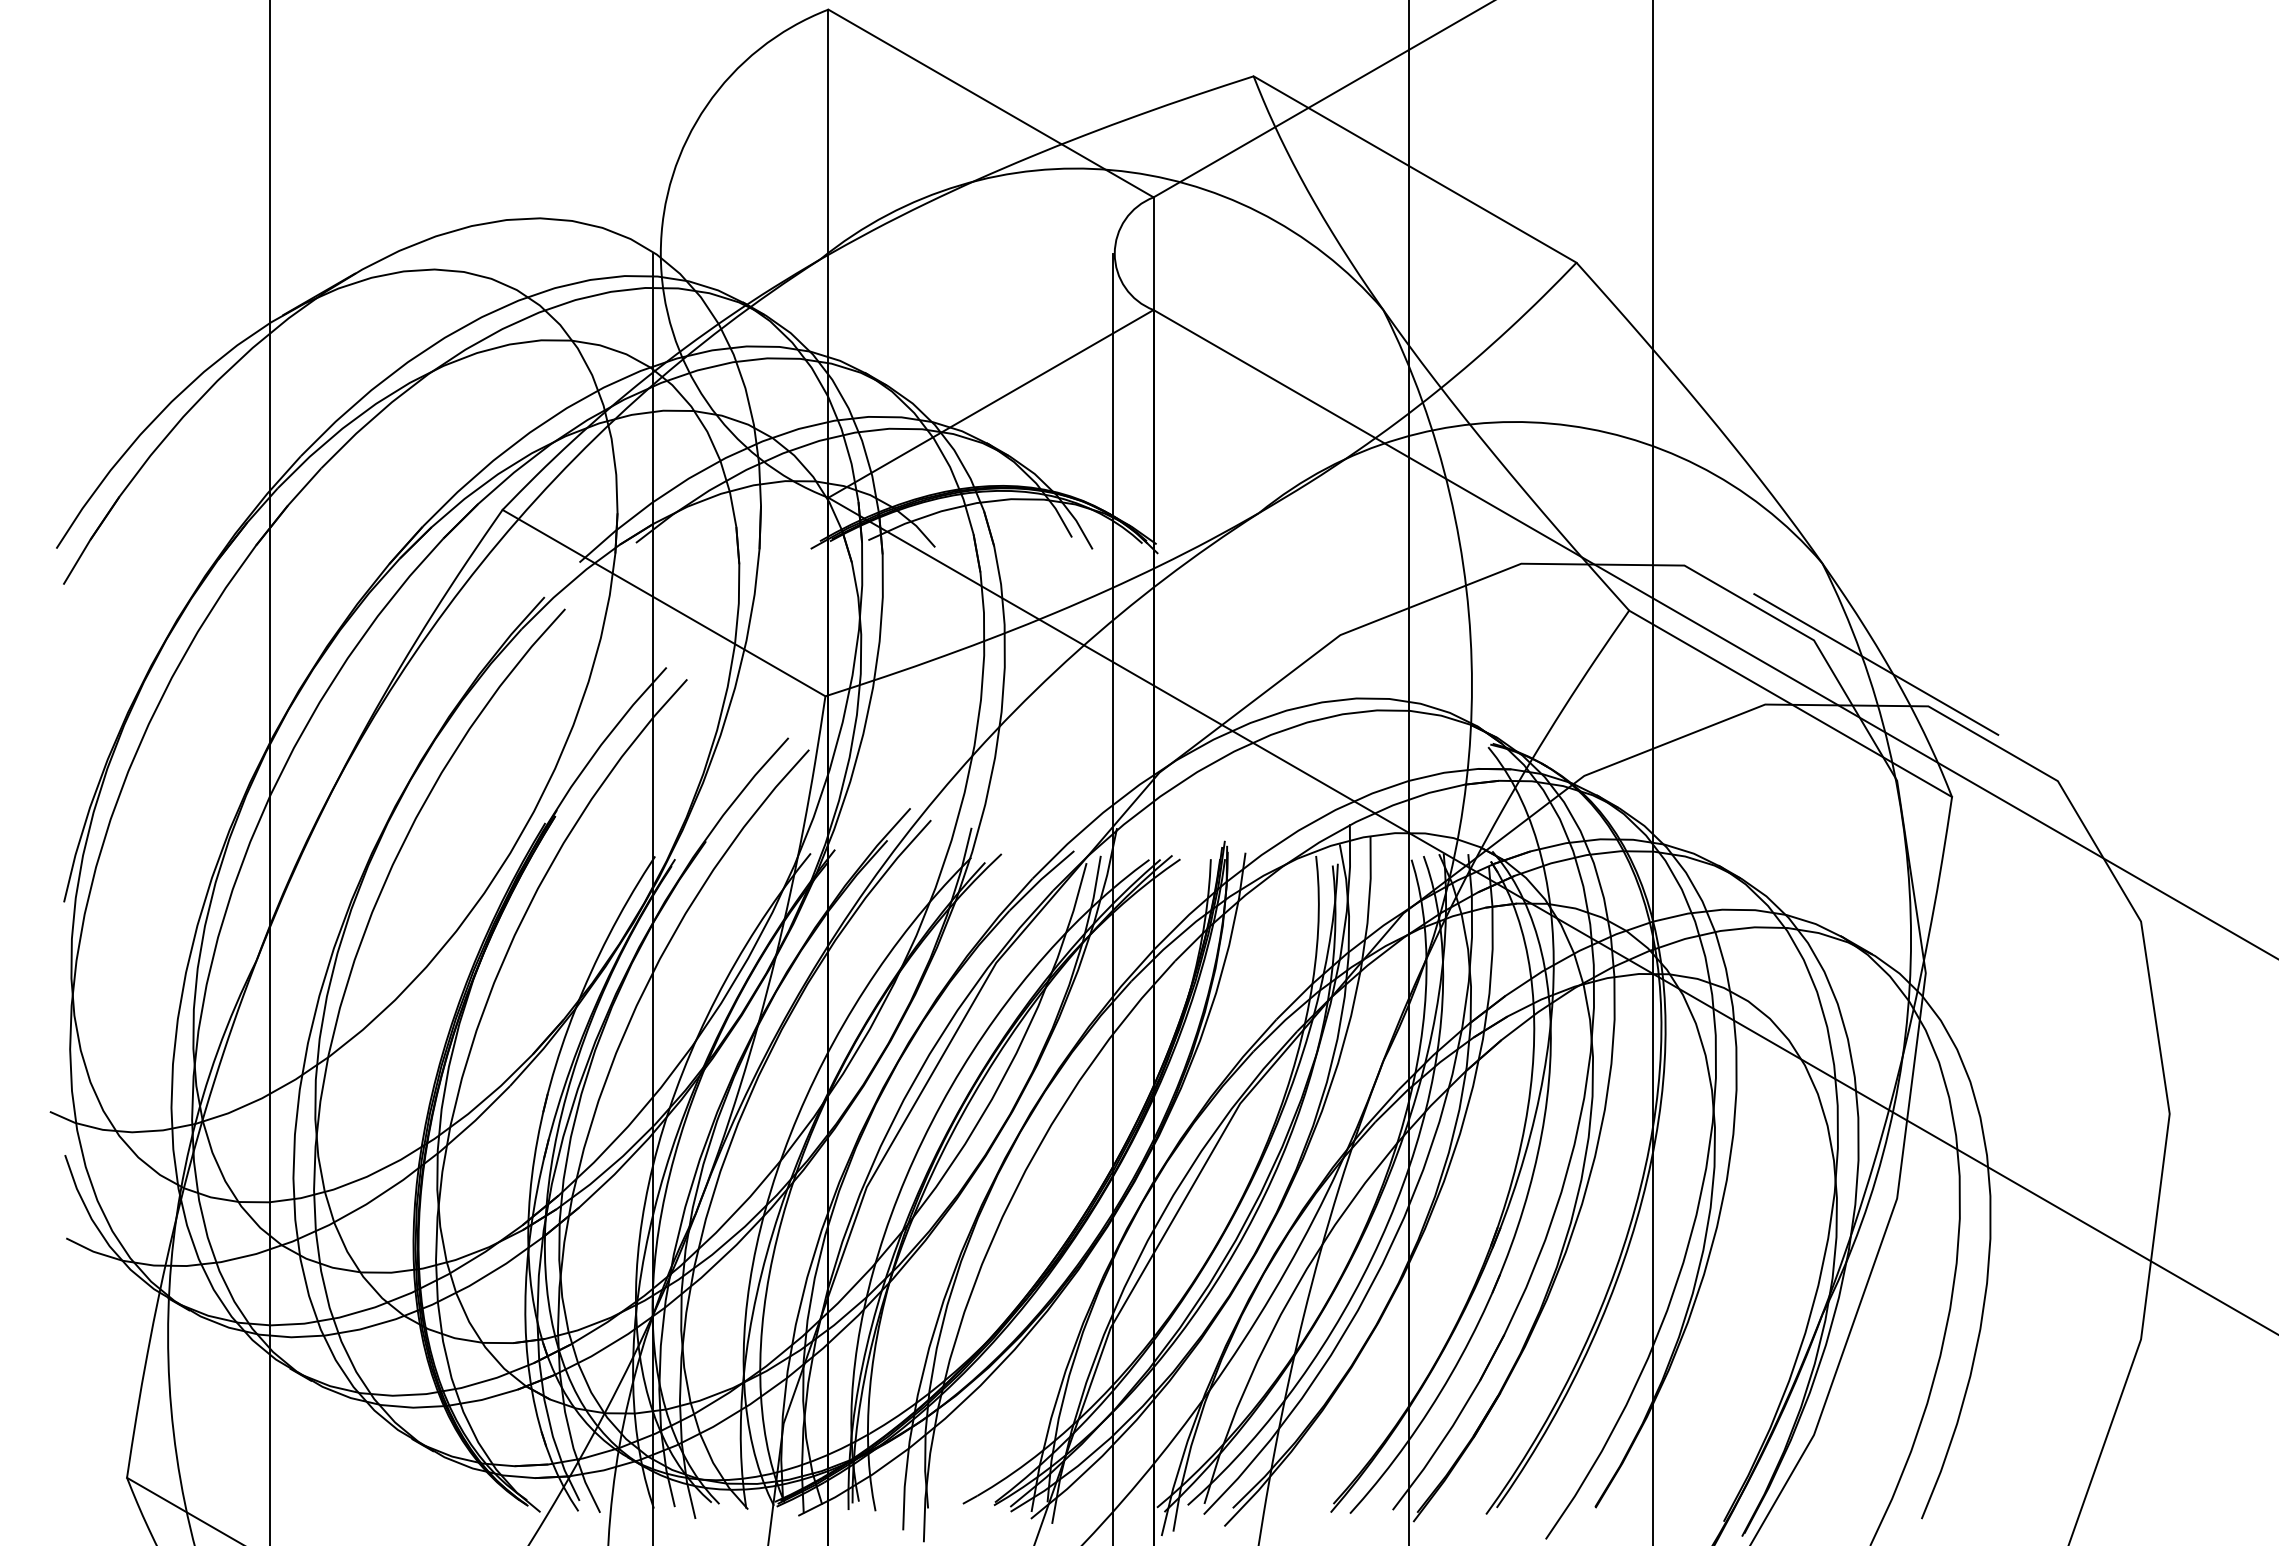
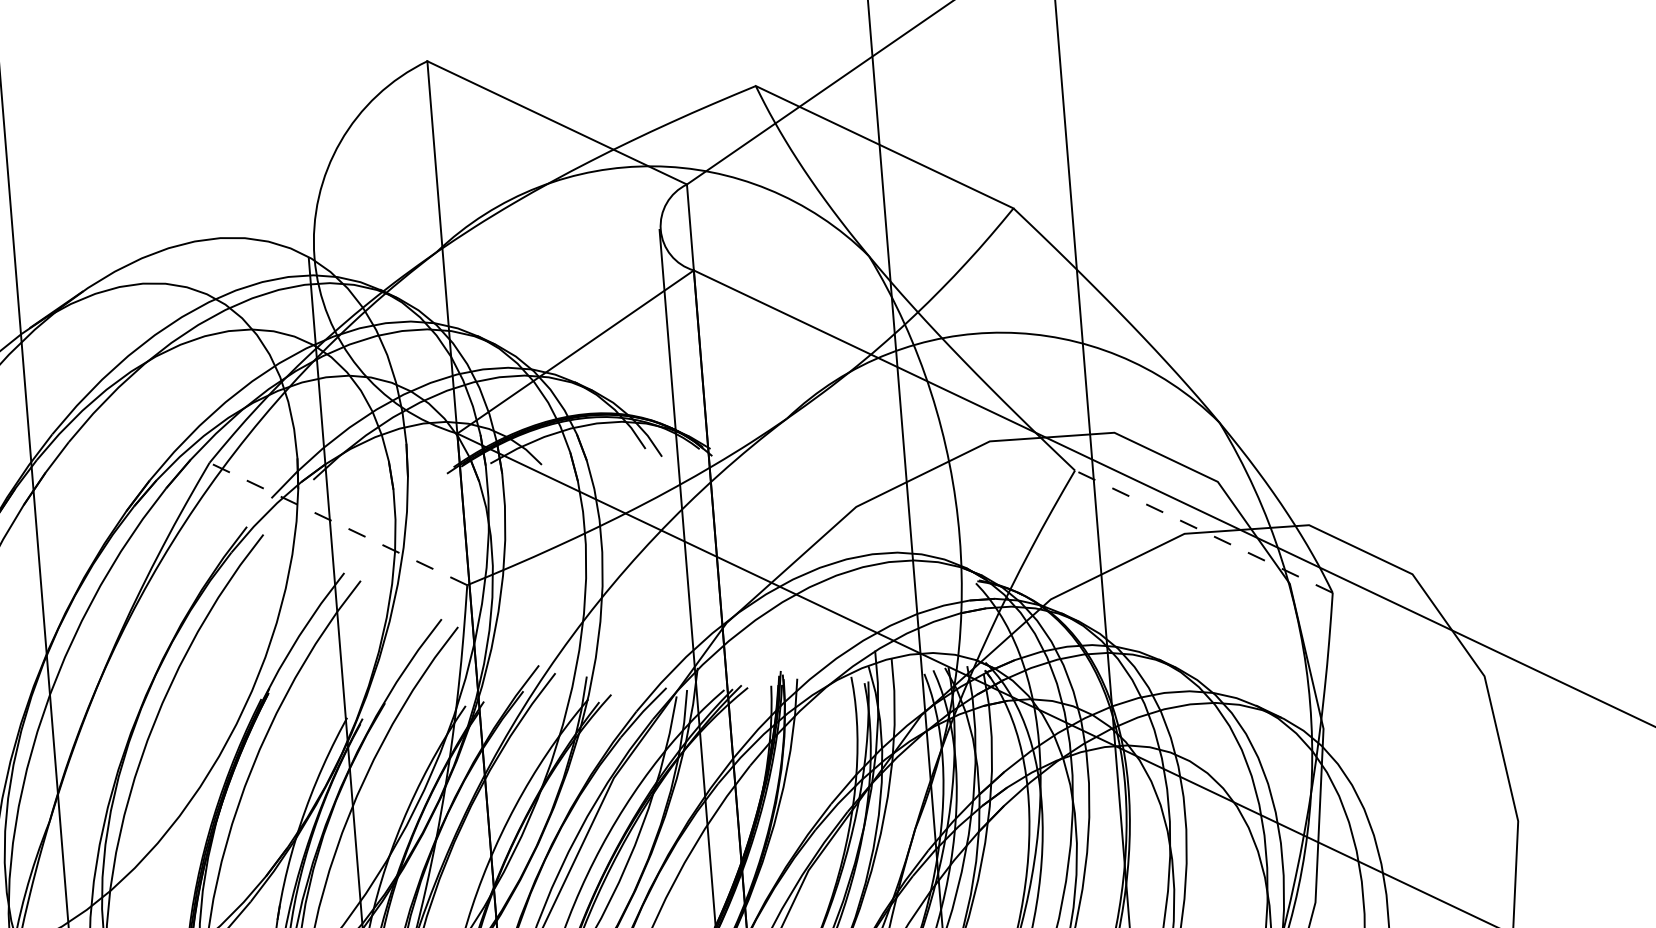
line: (663, 602) -> (337, 523), solid -> dashed
line: (1876, 664) -> (1266, 496), removed
line: (1790, 703) -> (1203, 531), solid -> dashed

